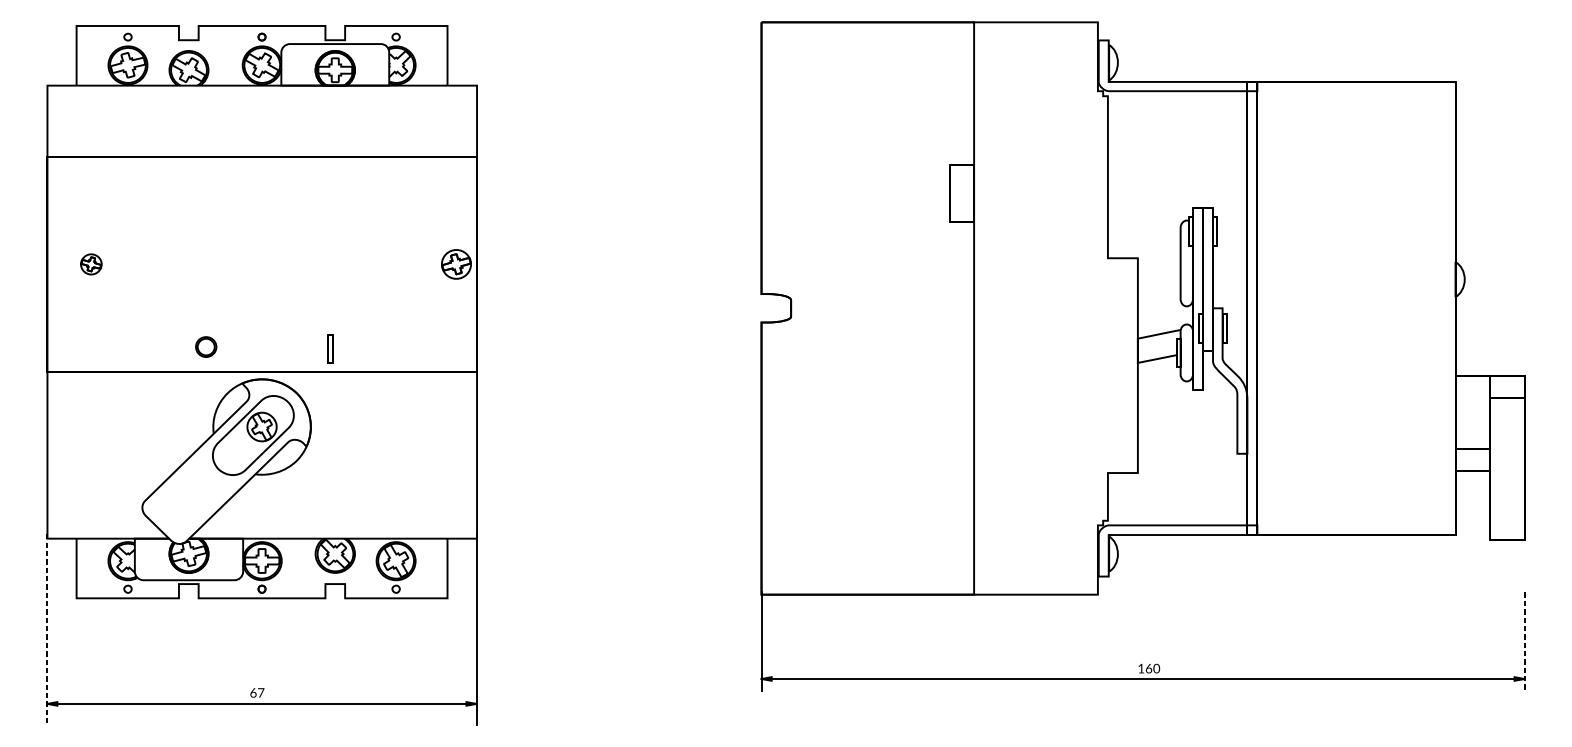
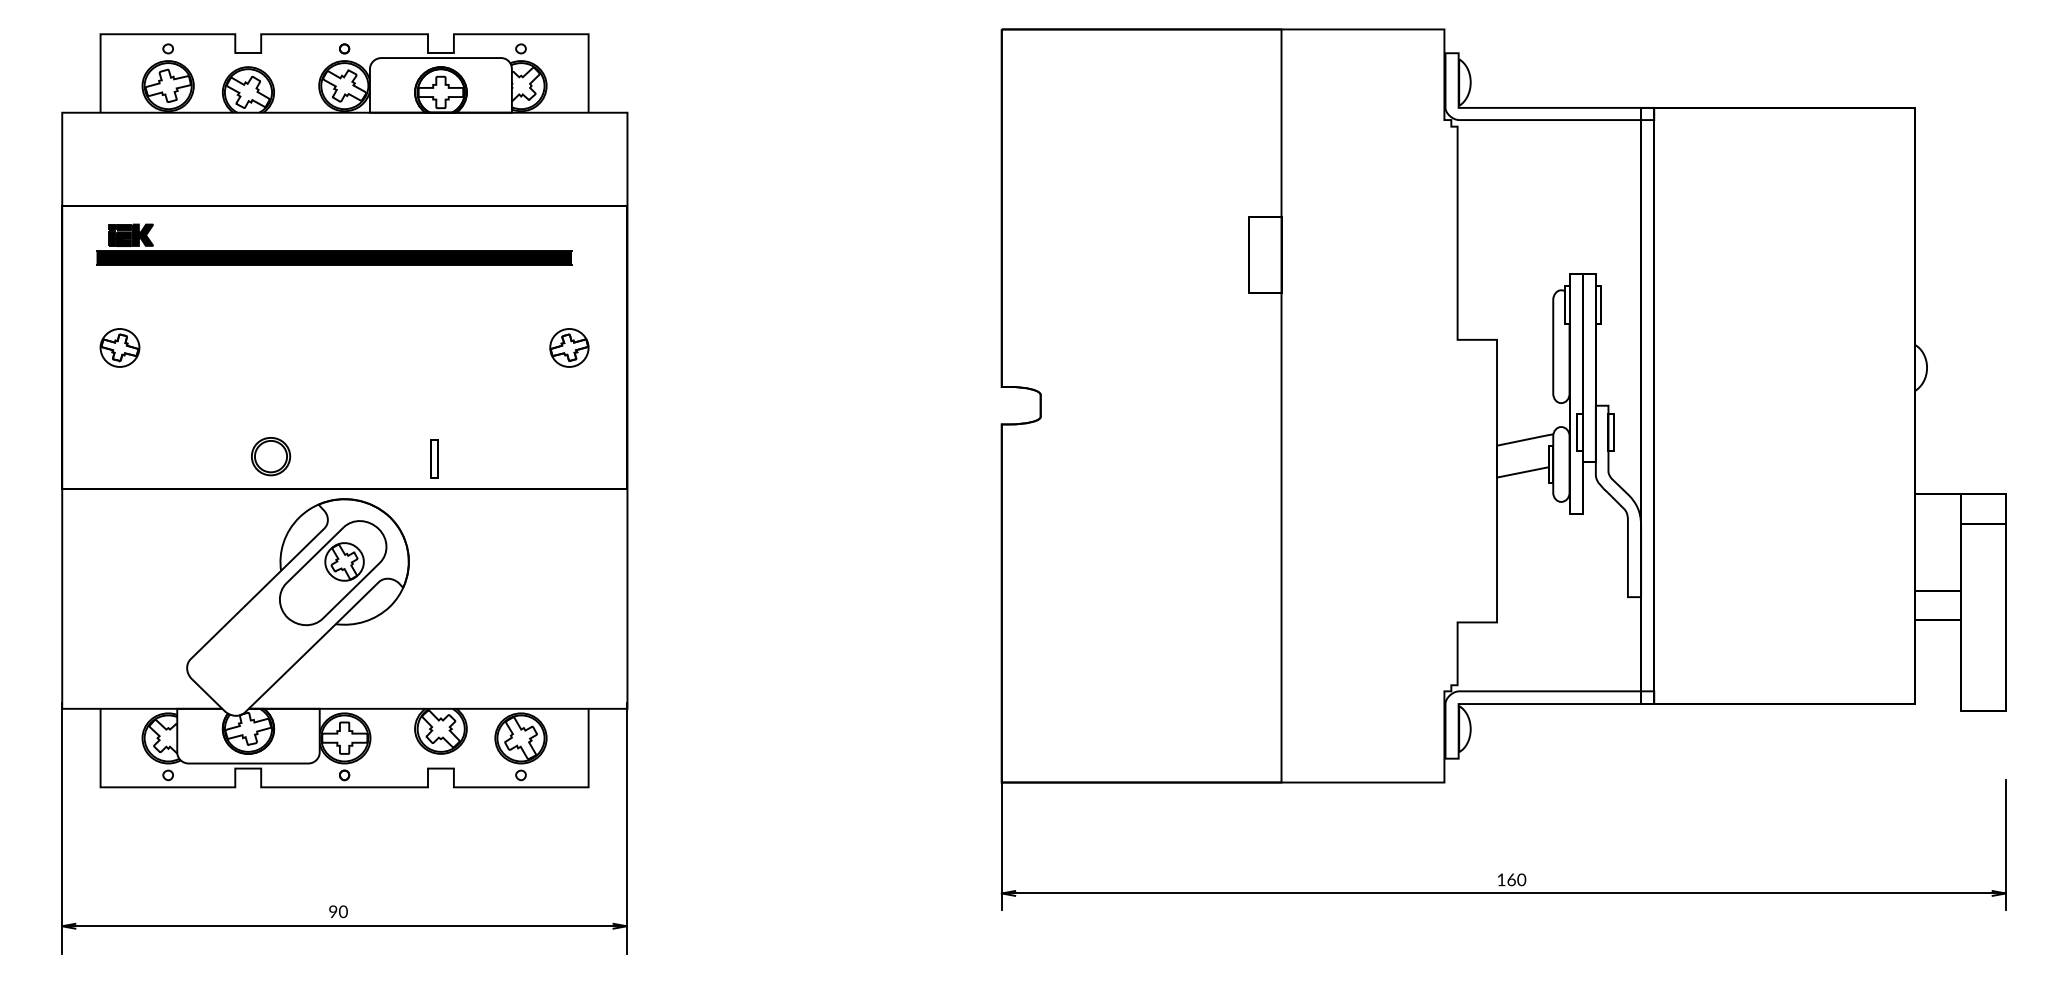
part: (254, 185) -> (334, 244), added
part: (90, 264) -> (119, 347), size x1.43
part: (456, 264) -> (569, 347), moved
part: (206, 346) -> (271, 456), size x1.43
line: (47, 629) -> (62, 828), dashed -> solid
line: (1524, 641) -> (2005, 844), dashed -> solid
text: (257, 692) -> (338, 911), 67 -> 90

